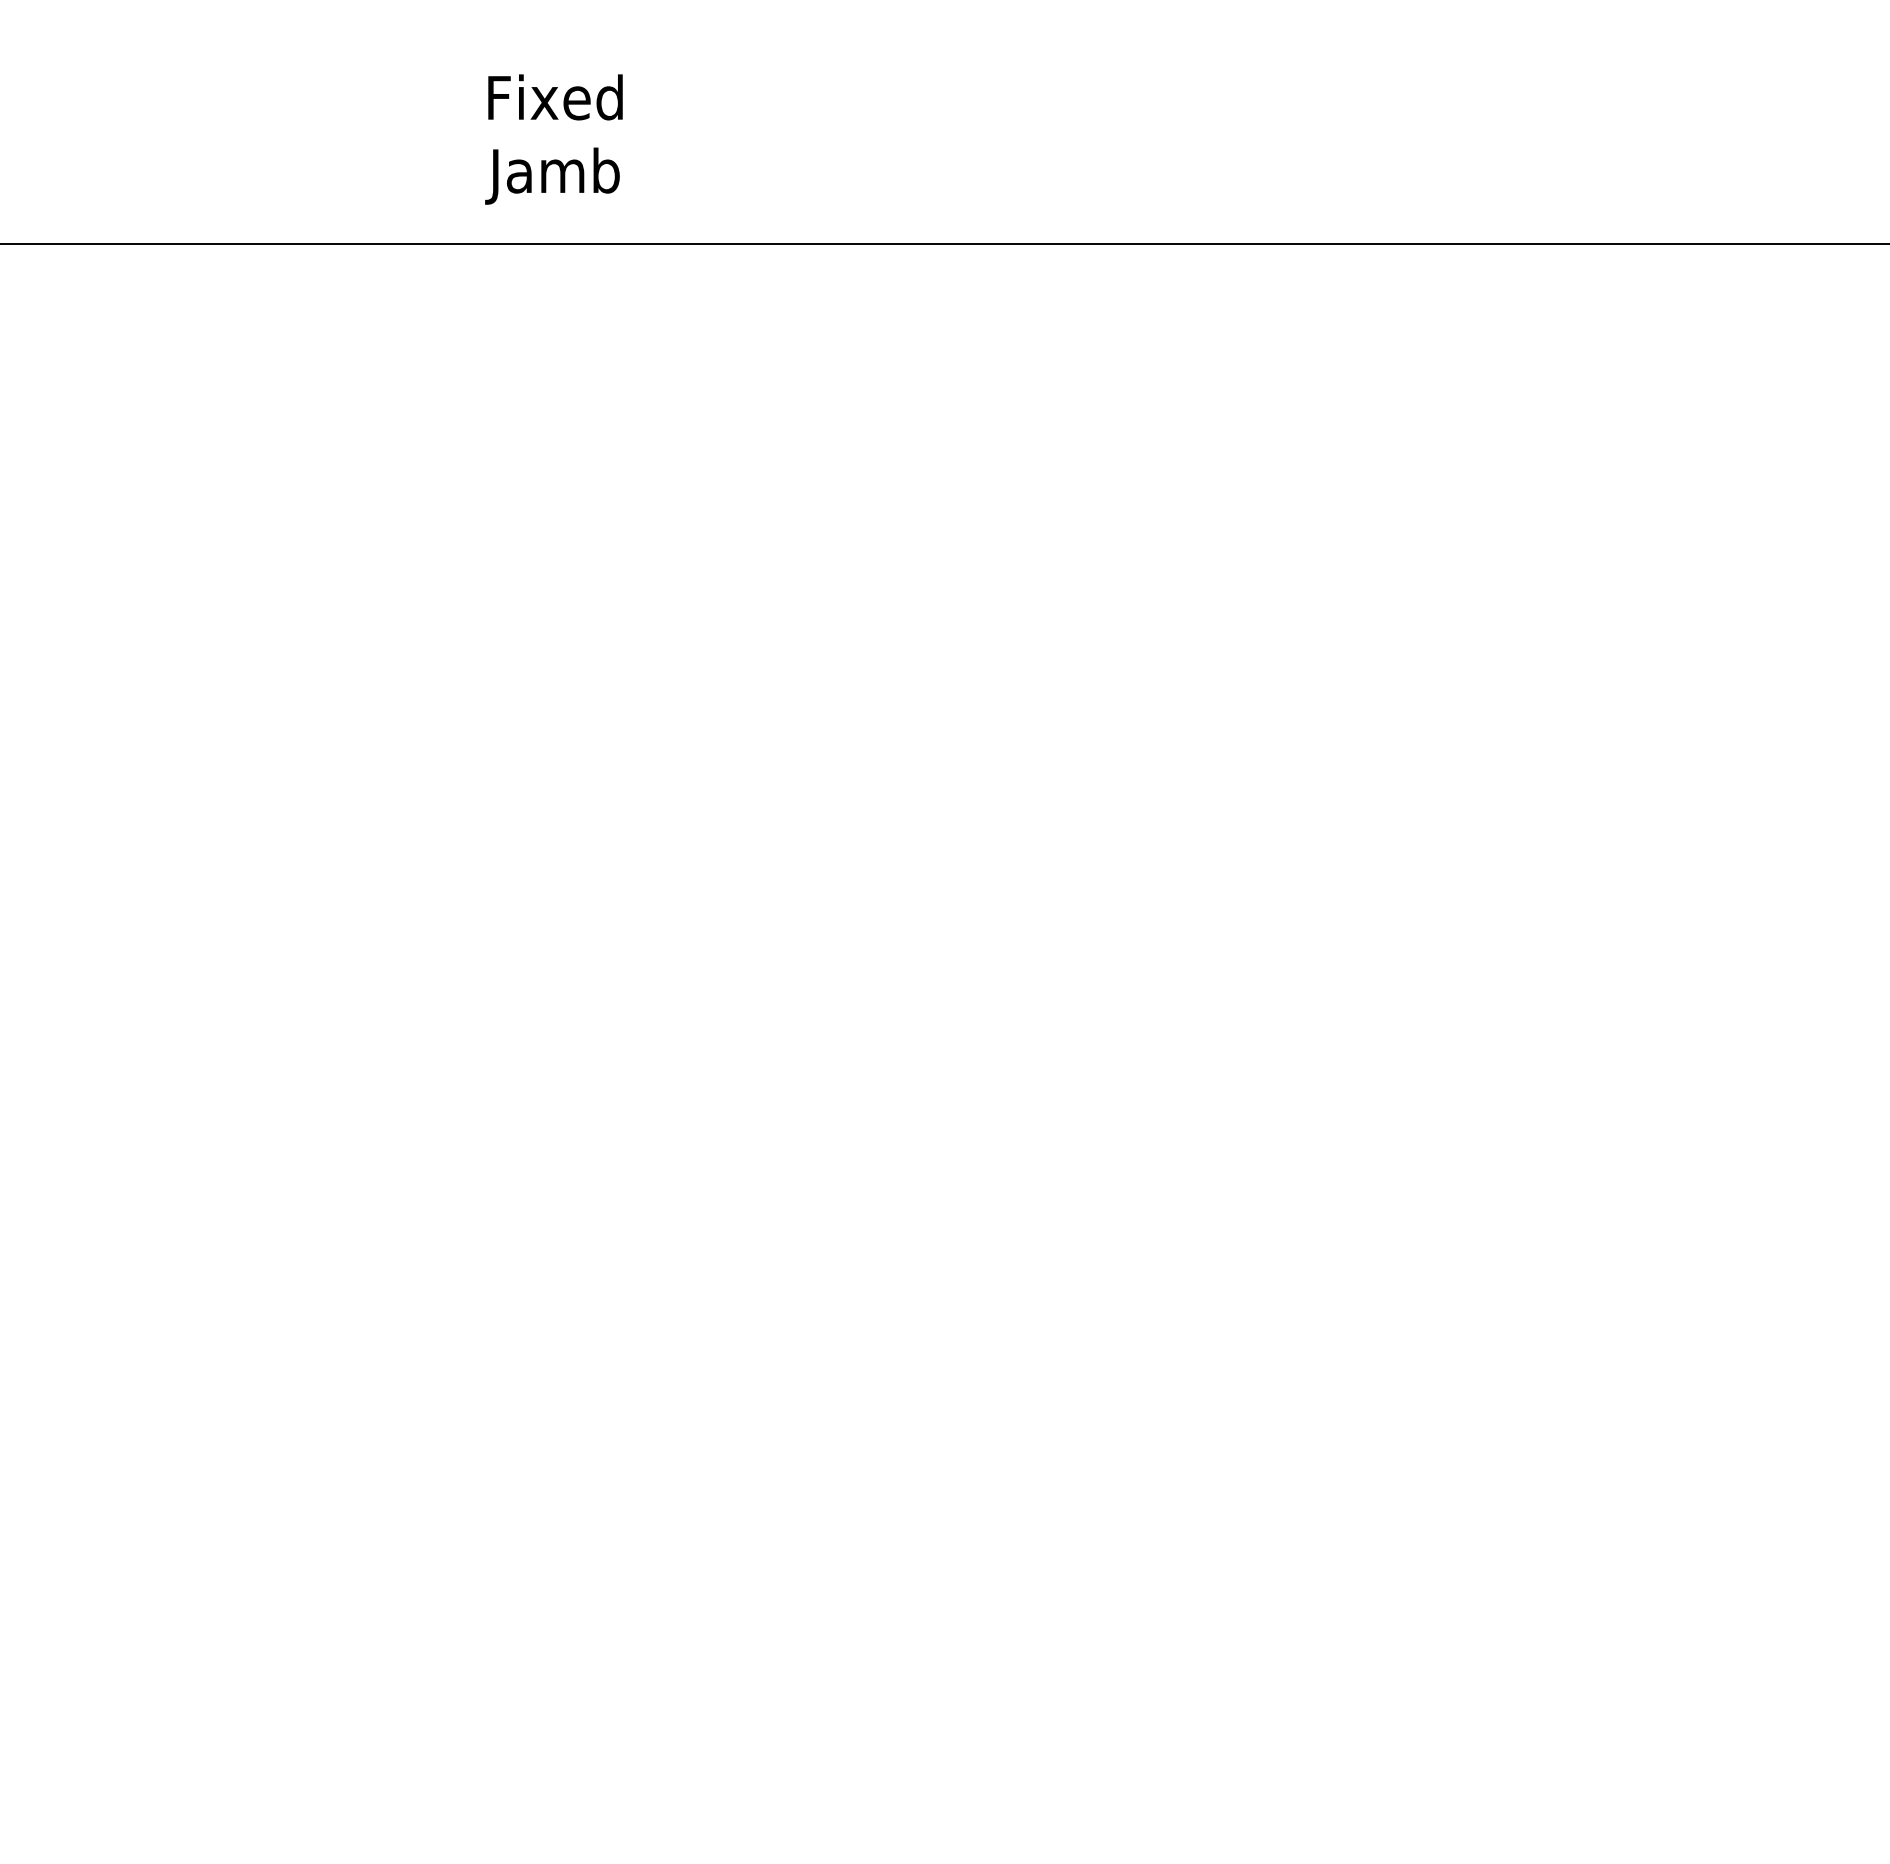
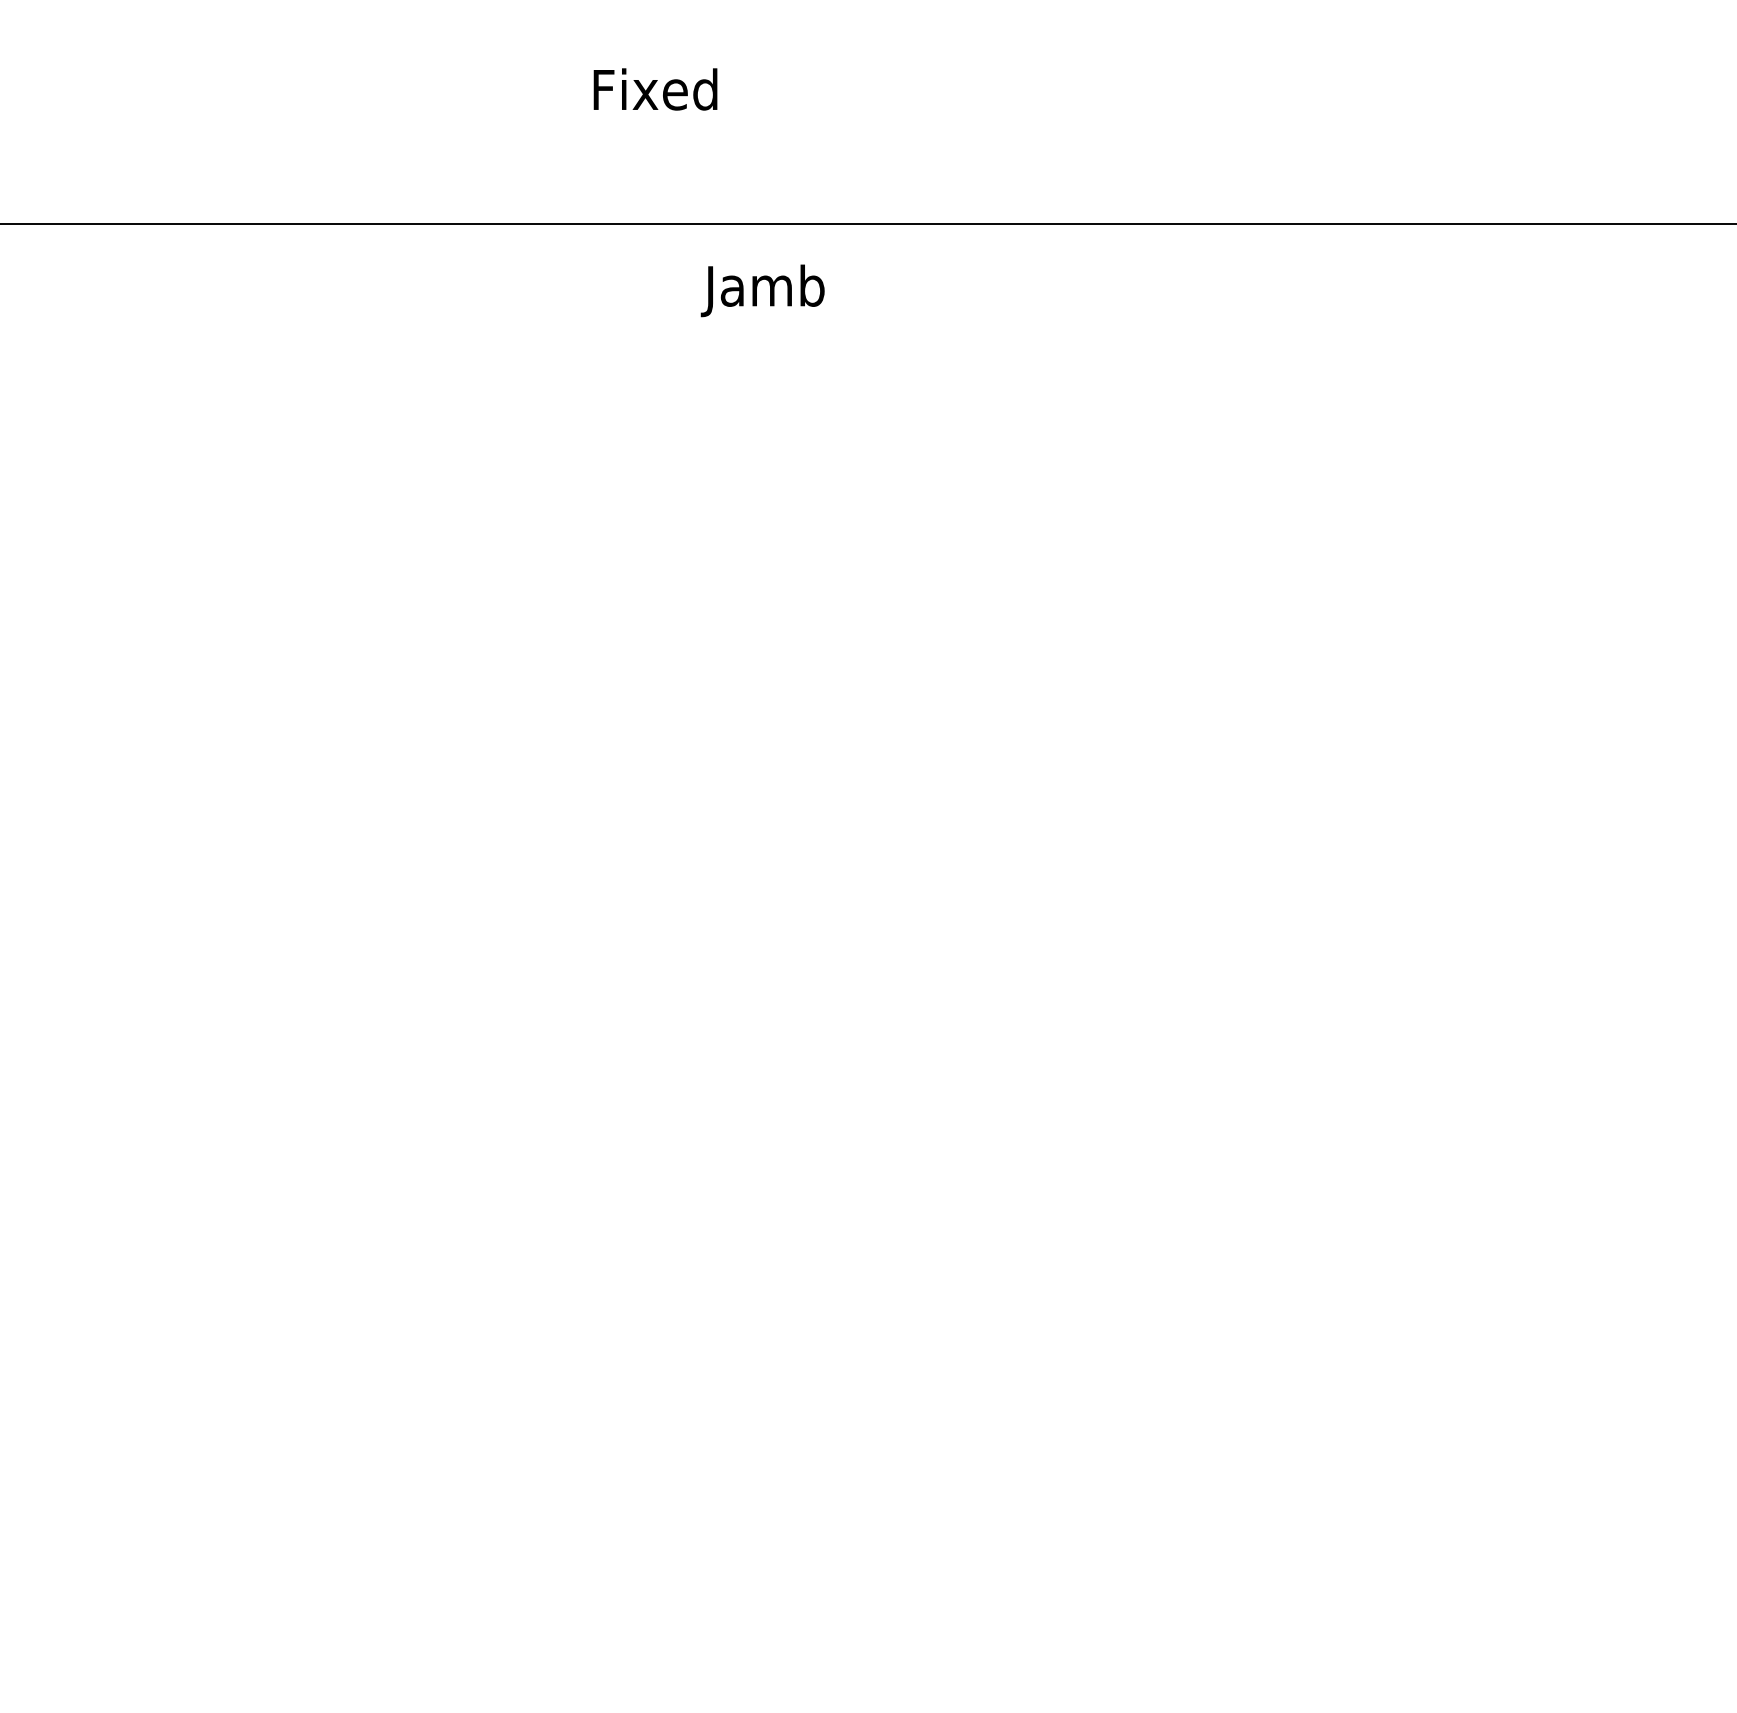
text: (555, 97) -> (655, 89), moved
text: (552, 175) -> (762, 290), moved

